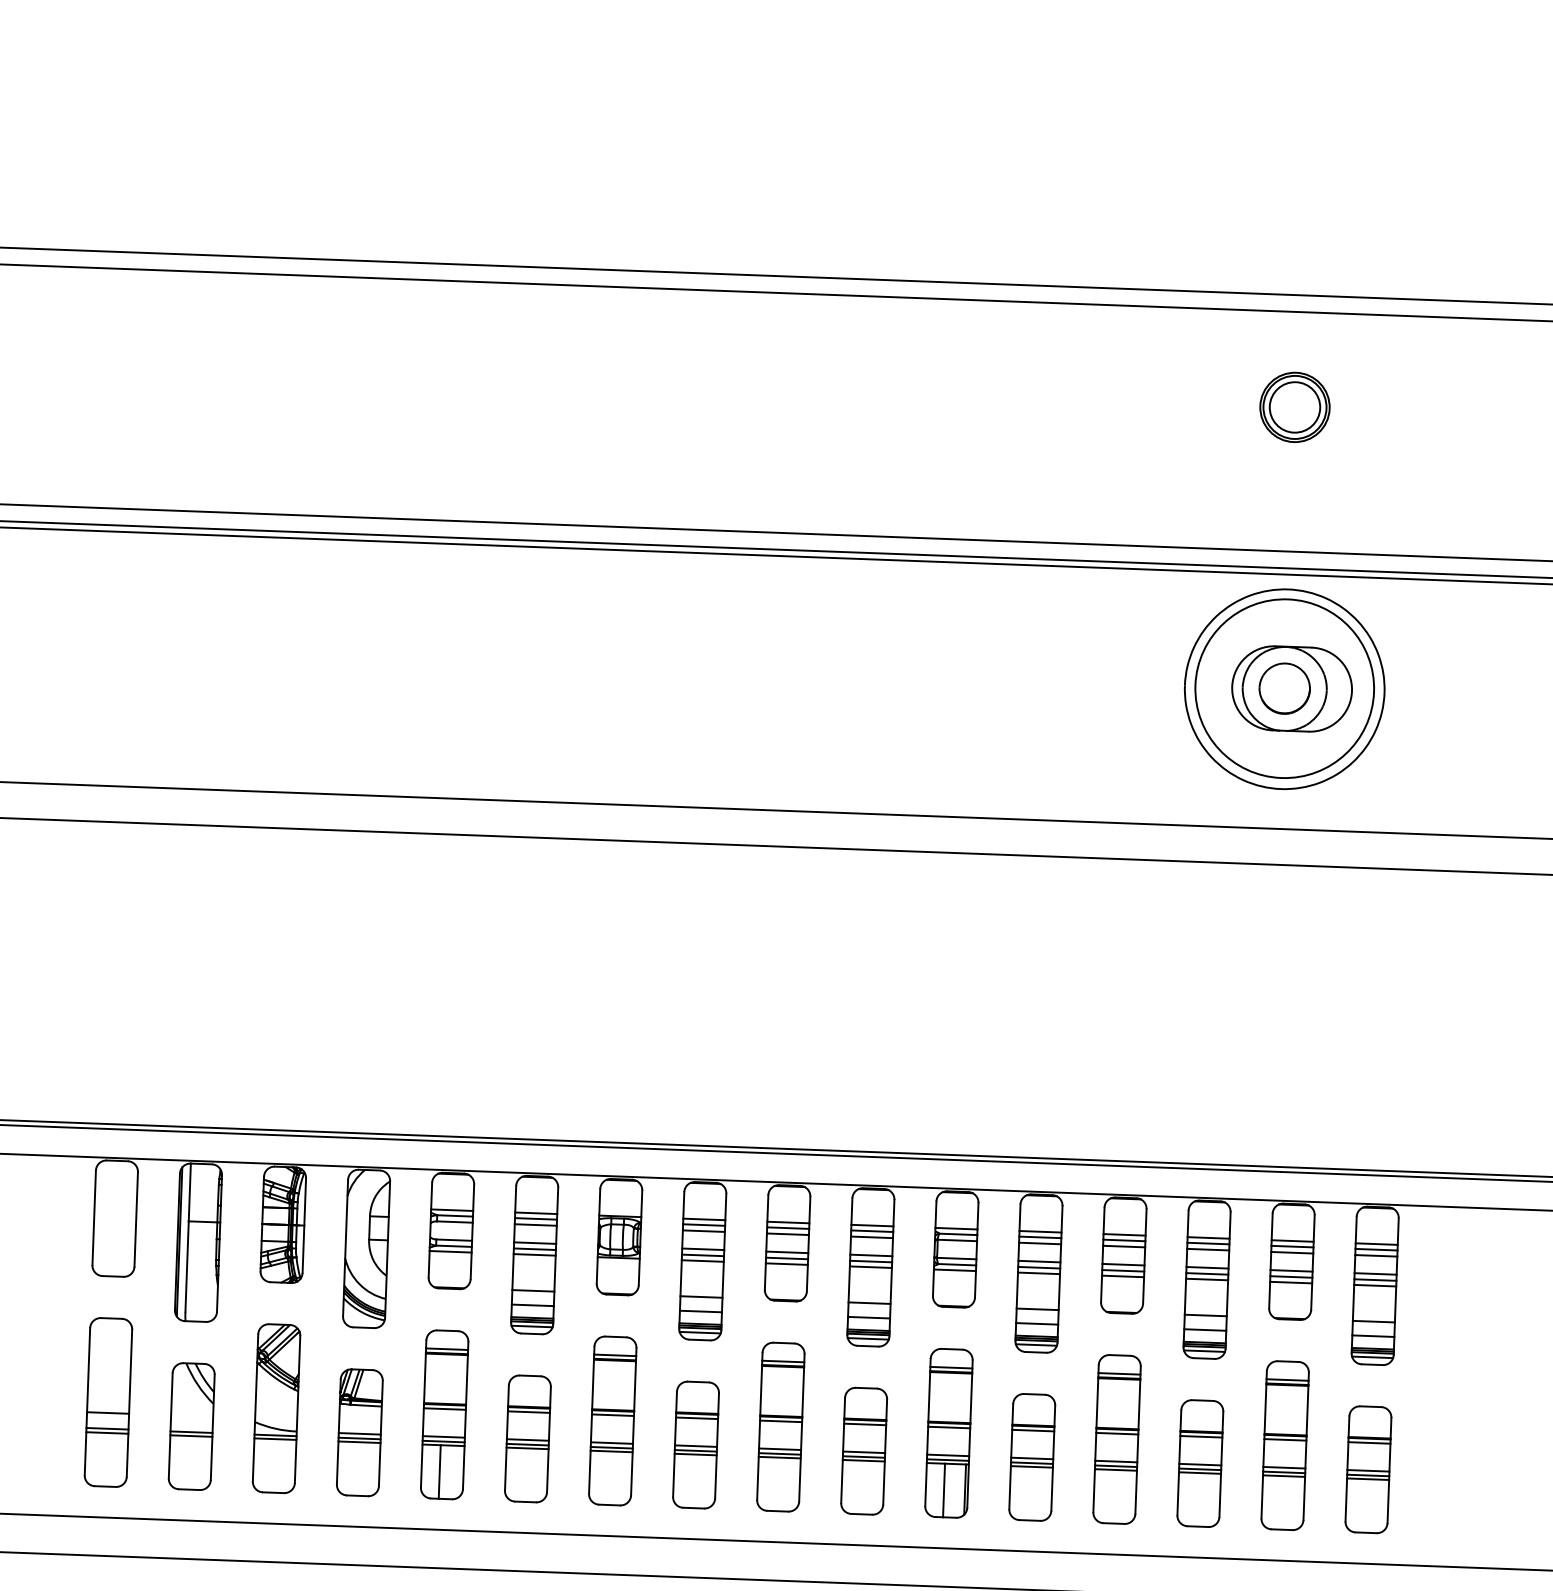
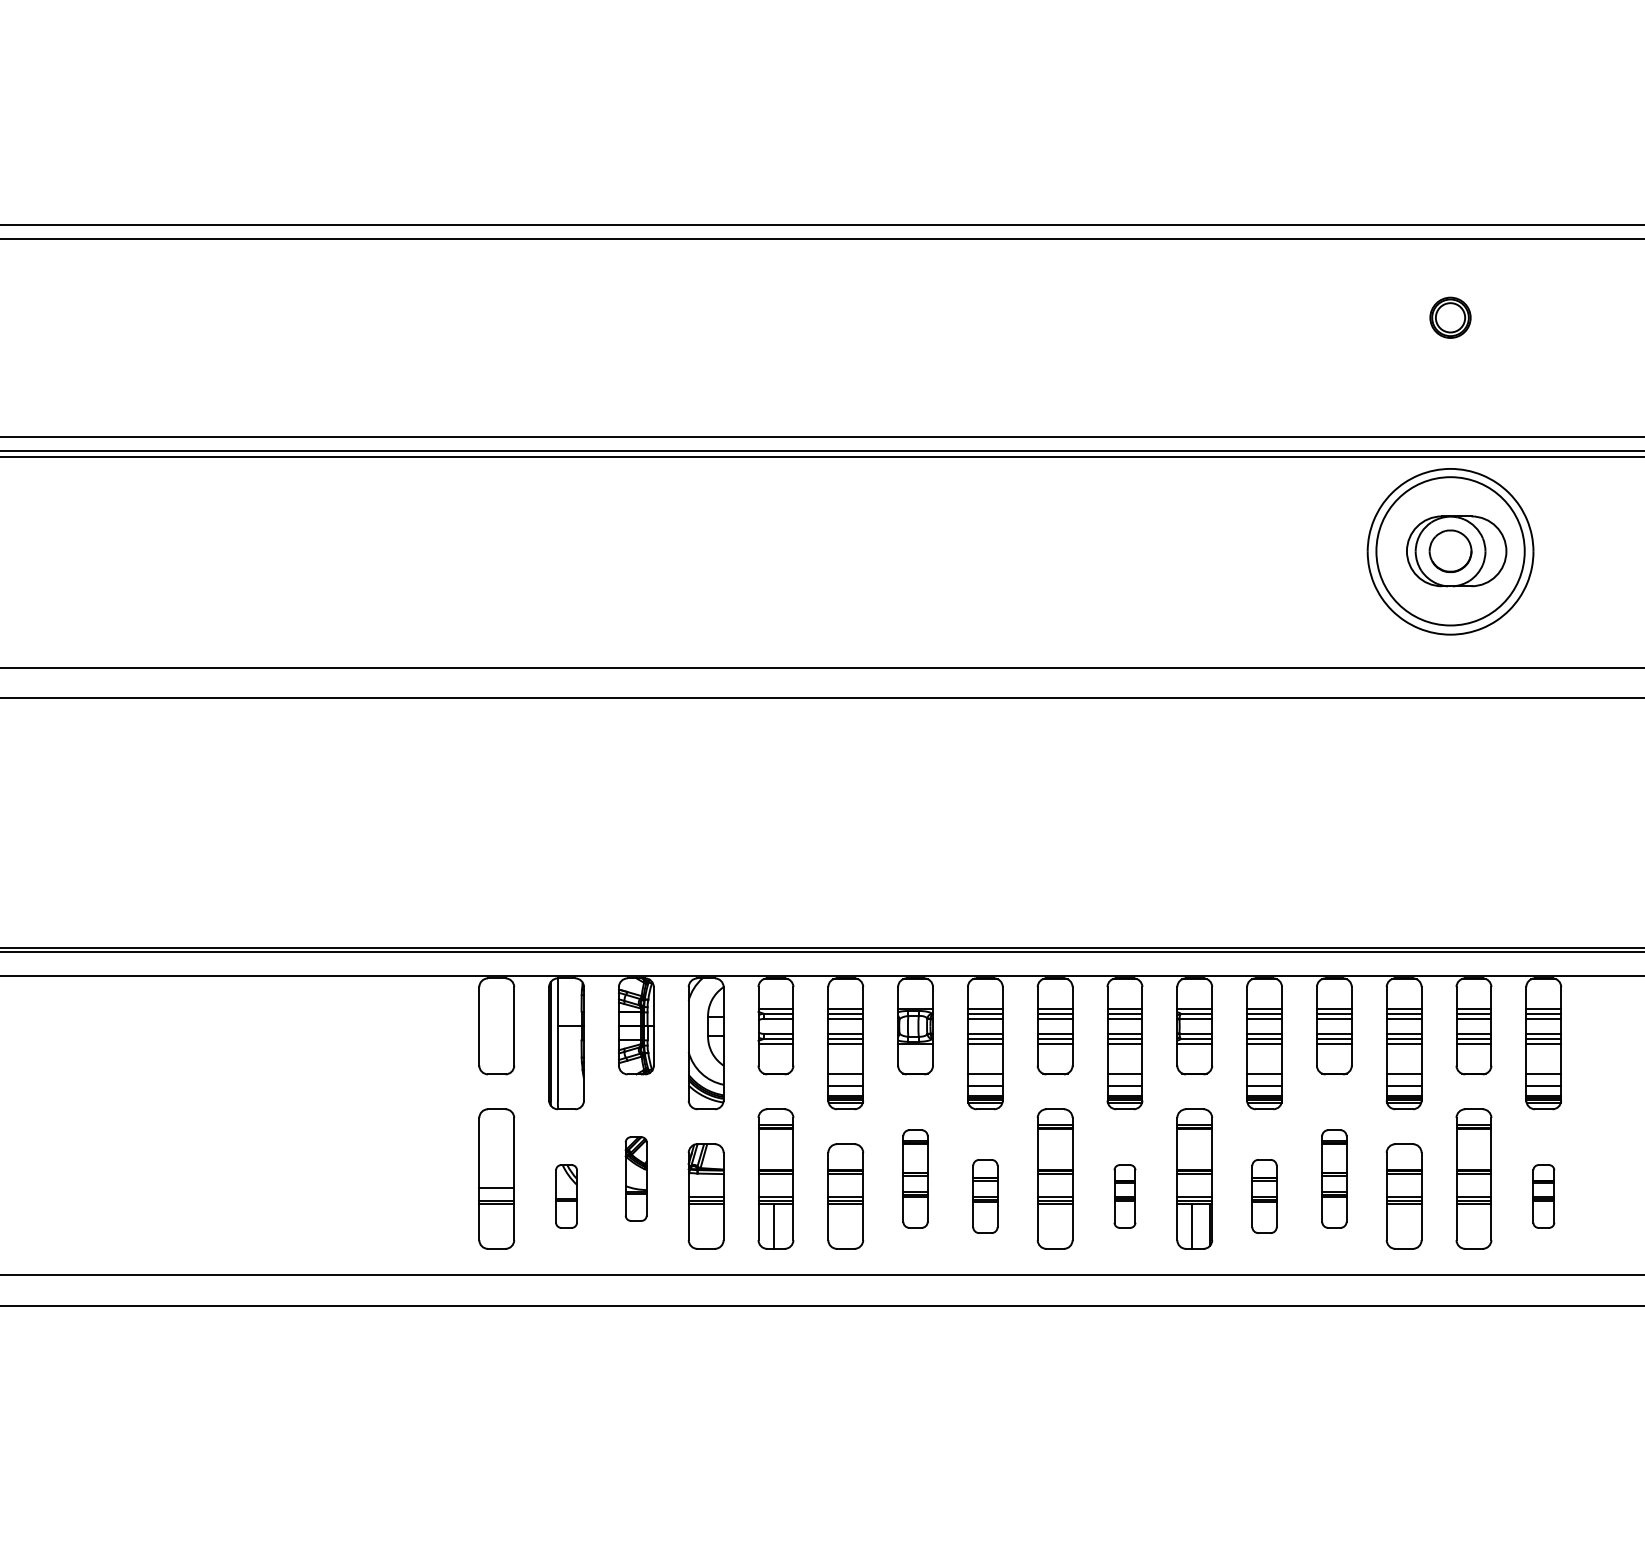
part: (1294, 407) -> (1450, 317), size x0.7
part: (275, 1407) -> (635, 1178), size x0.6
part: (612, 1420) -> (915, 1178), size x0.7
part: (191, 1426) -> (566, 1196), size x0.6
part: (1117, 1438) -> (1334, 1178), size x0.7
part: (696, 1445) -> (985, 1196), size x0.7
part: (863, 1451) -> (1124, 1196), size x0.6
part: (1032, 1457) -> (1264, 1196), size x0.7
part: (1368, 1469) -> (1543, 1196), size x0.6

